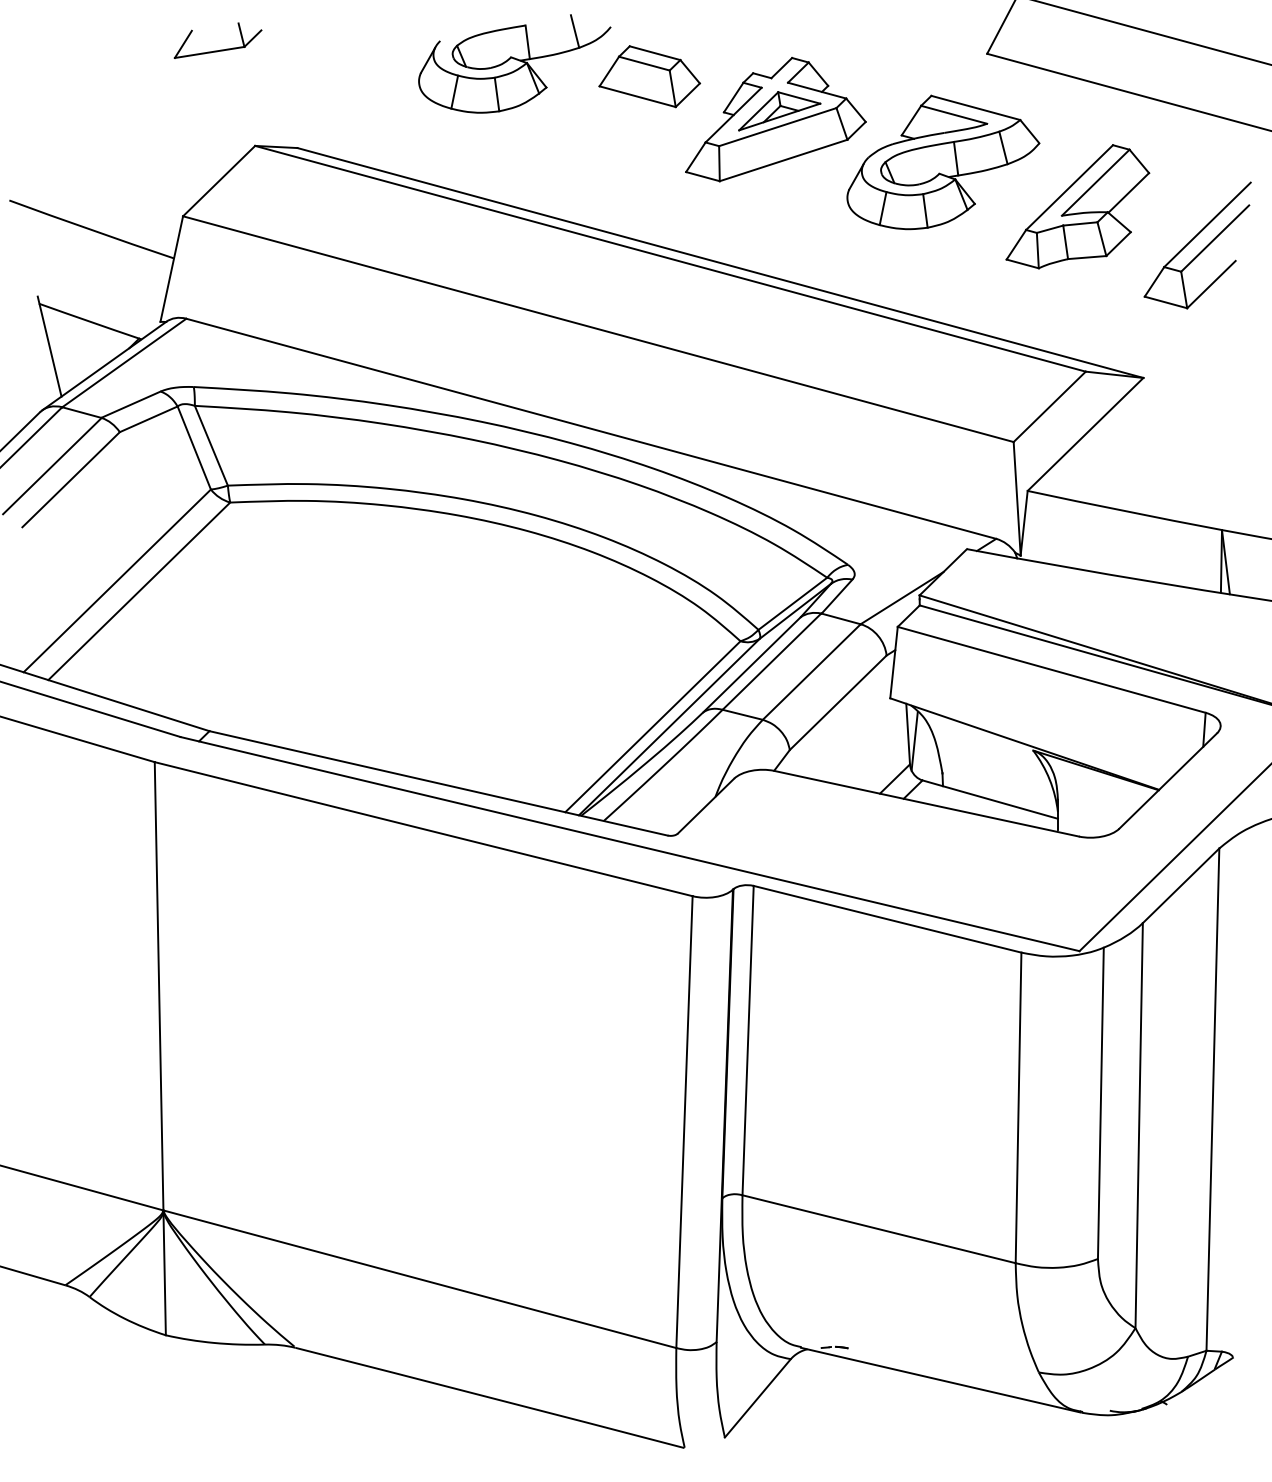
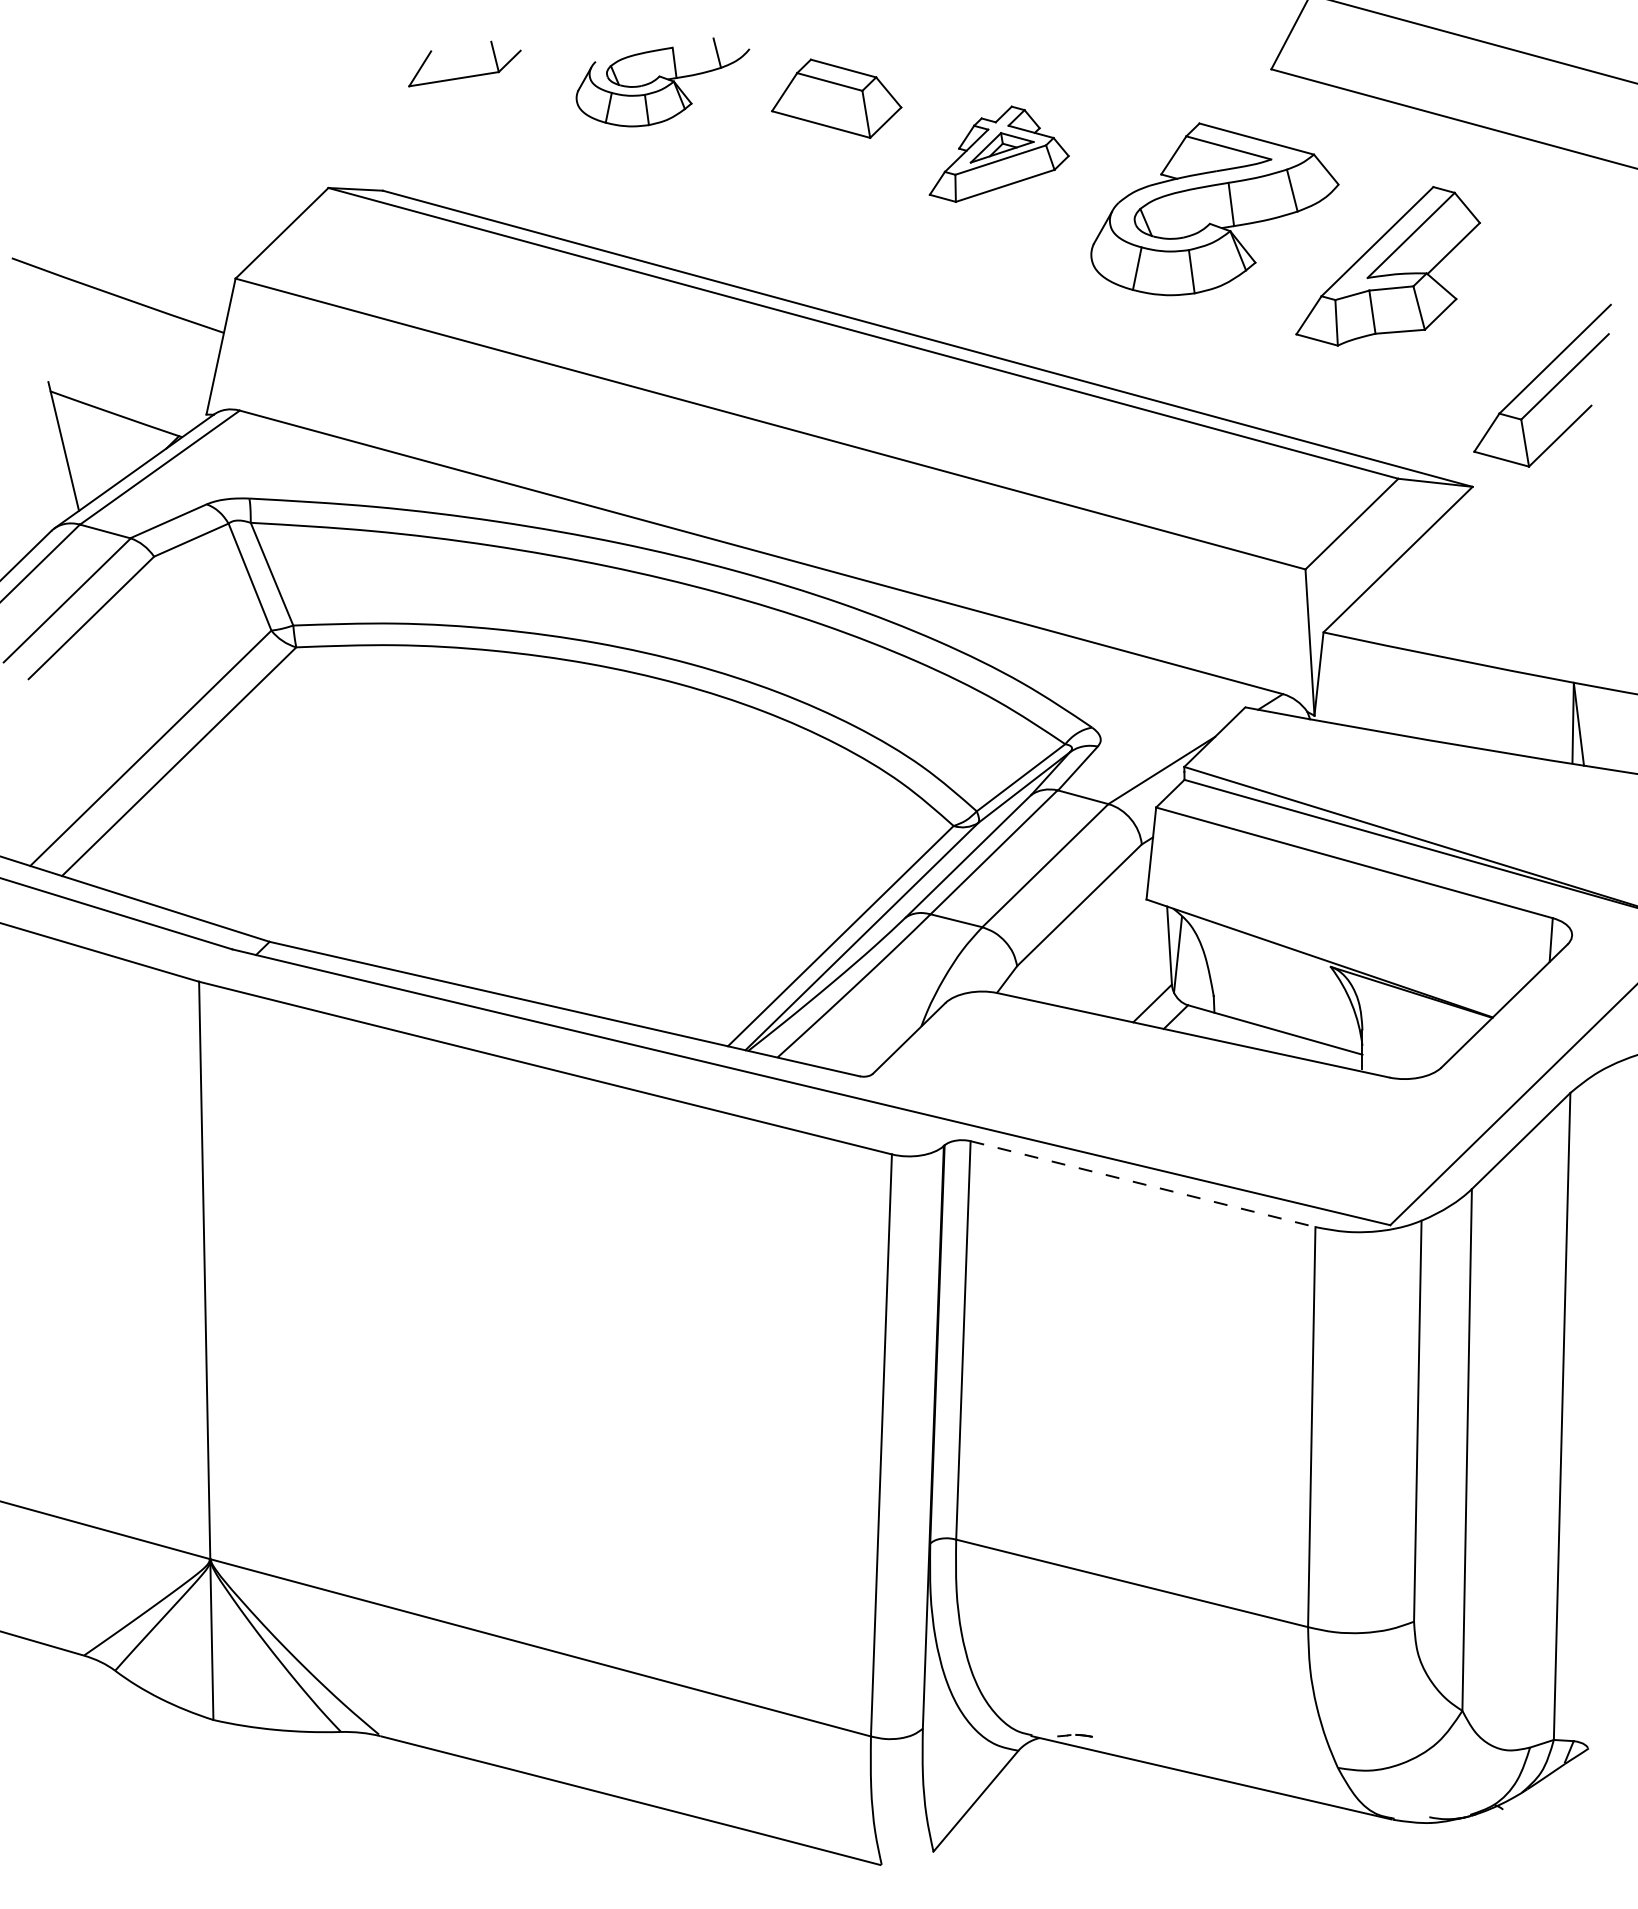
part: (220, 49) -> (467, 75), moved
part: (514, 63) -> (662, 81), size x0.7
part: (775, 119) -> (998, 153), size x0.6
part: (1202, 249) -> (1548, 390), moved
line: (887, 919) -> (1142, 1184), solid -> dashed

